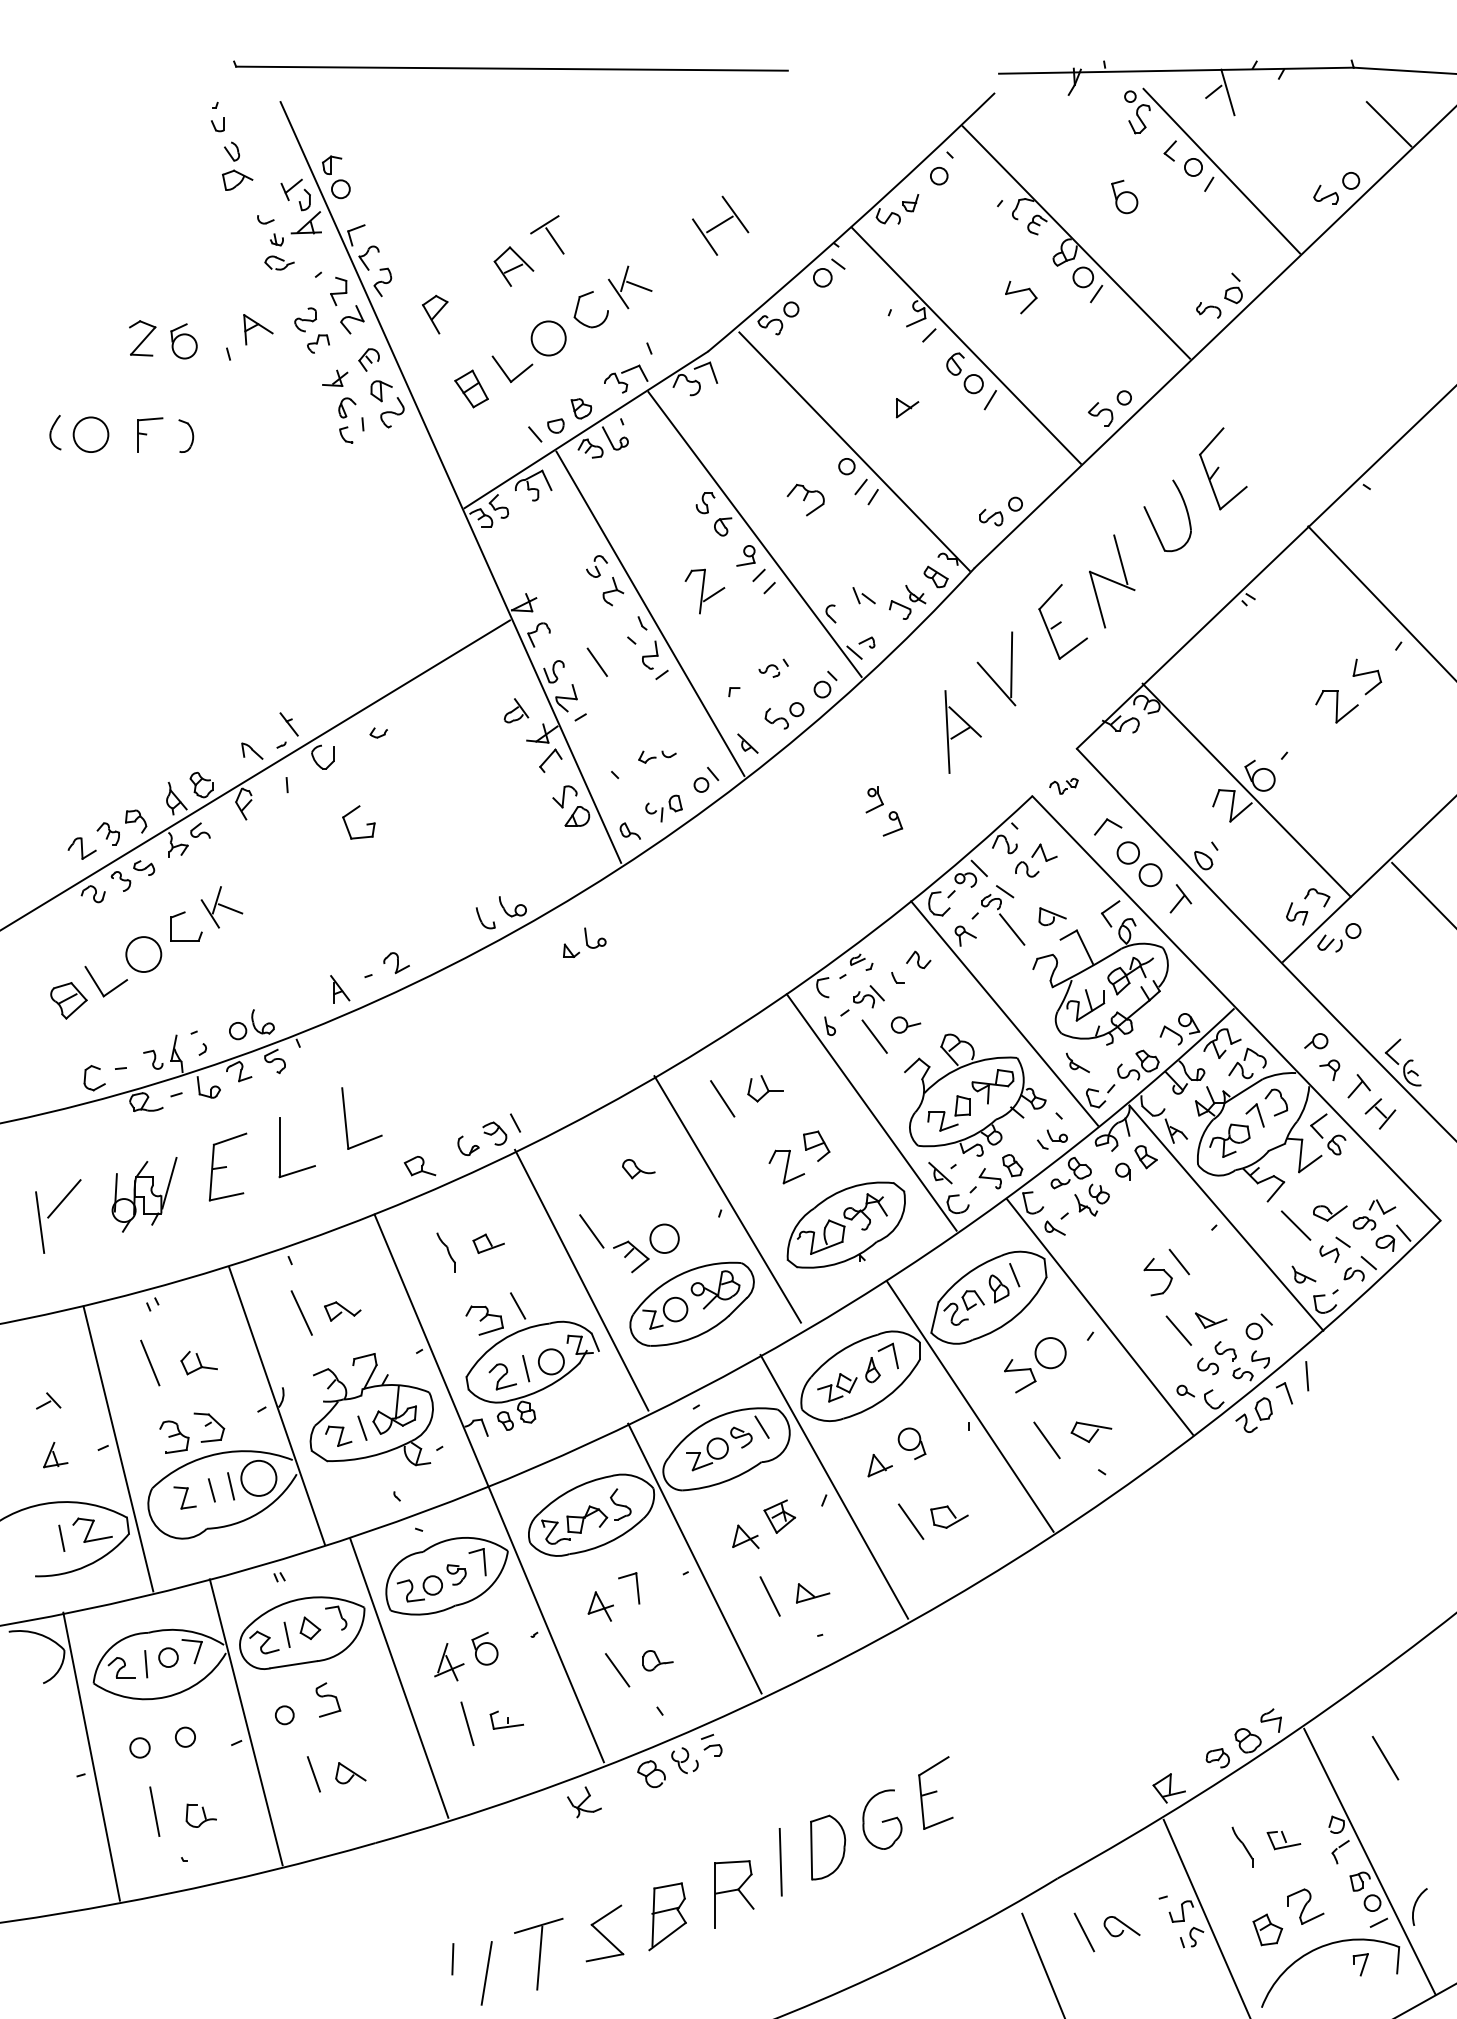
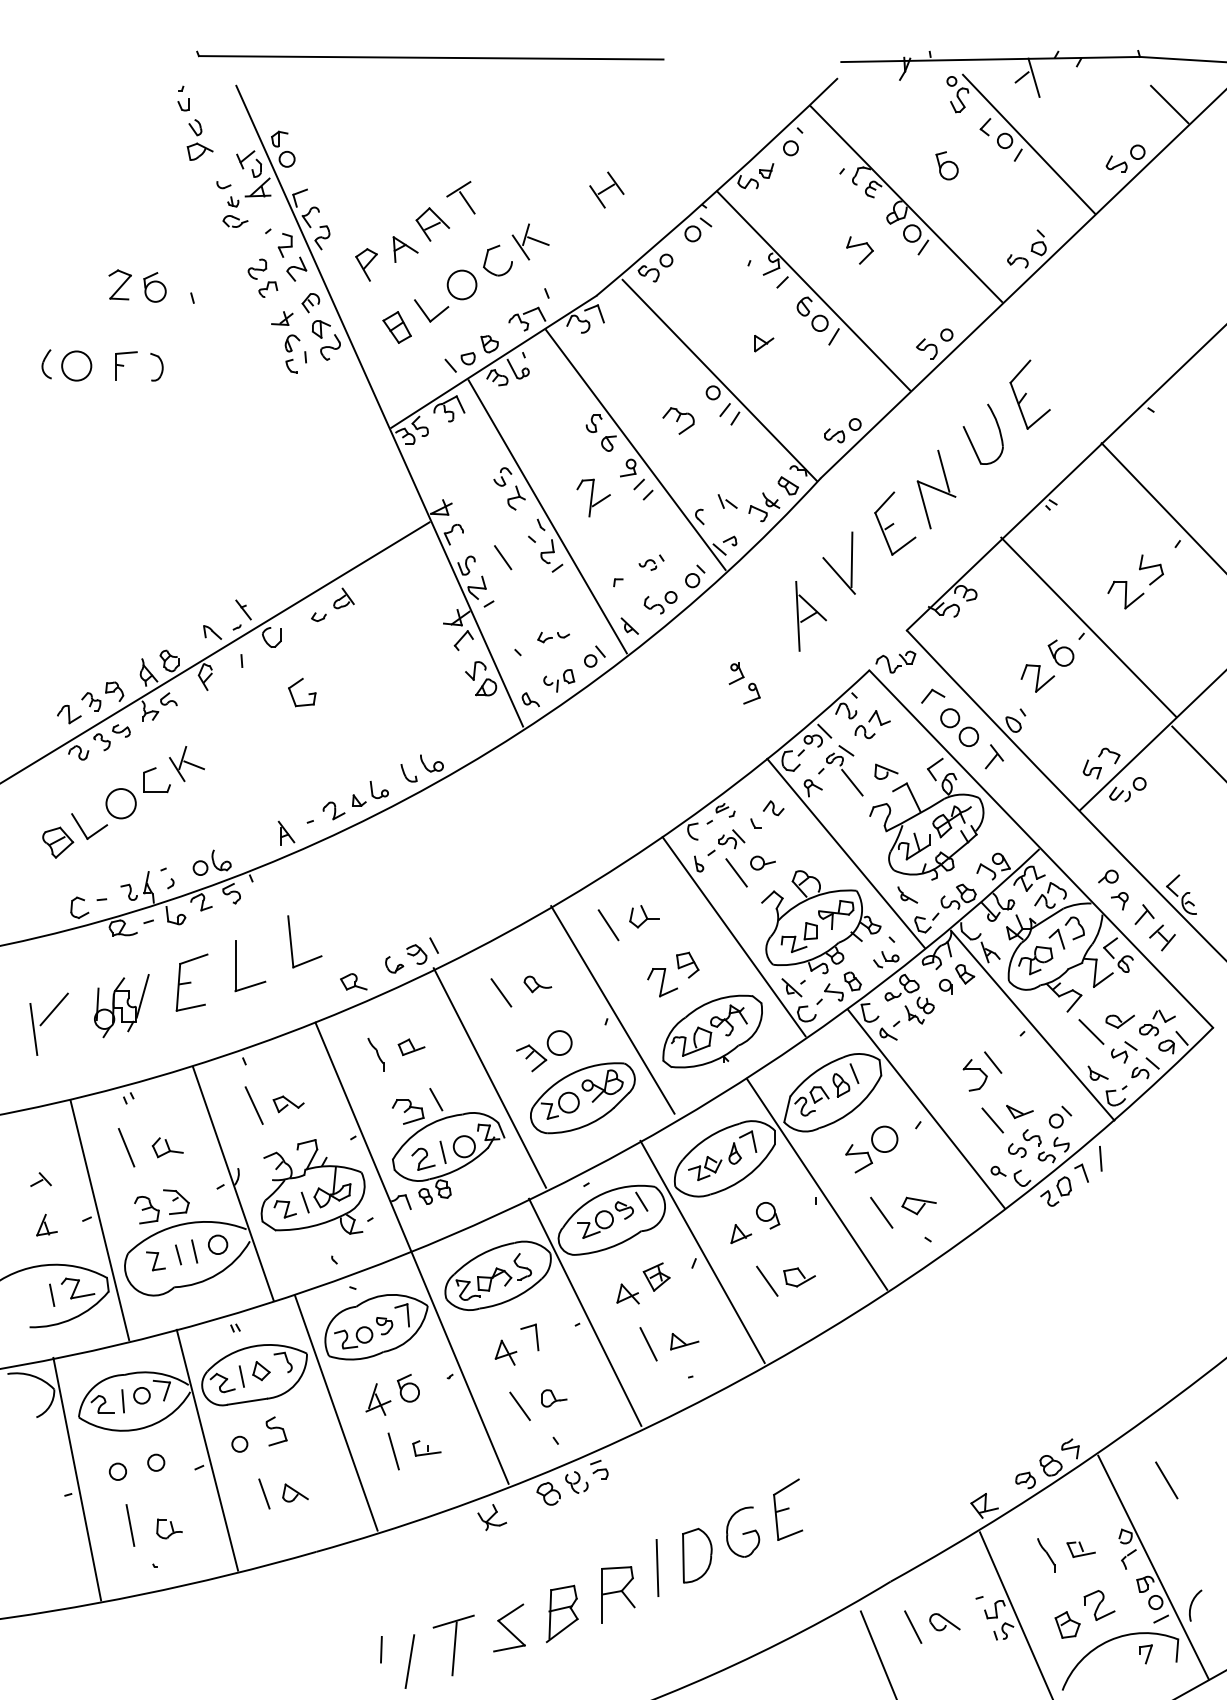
part: (720, 225) -> (606, 189), size x0.71
part: (258, 329) -> (405, 249), moved
part: (515, 710) -> (343, 598), moved
part: (1063, 785) -> (895, 661), size x1.67
line: (1246, 790) -> (1088, 627), moved
part: (584, 942) -> (370, 793), moved
line: (591, 1230) -> (501, 992), moved
circle: (258, 1478) -> (217, 1244), size x0.62

